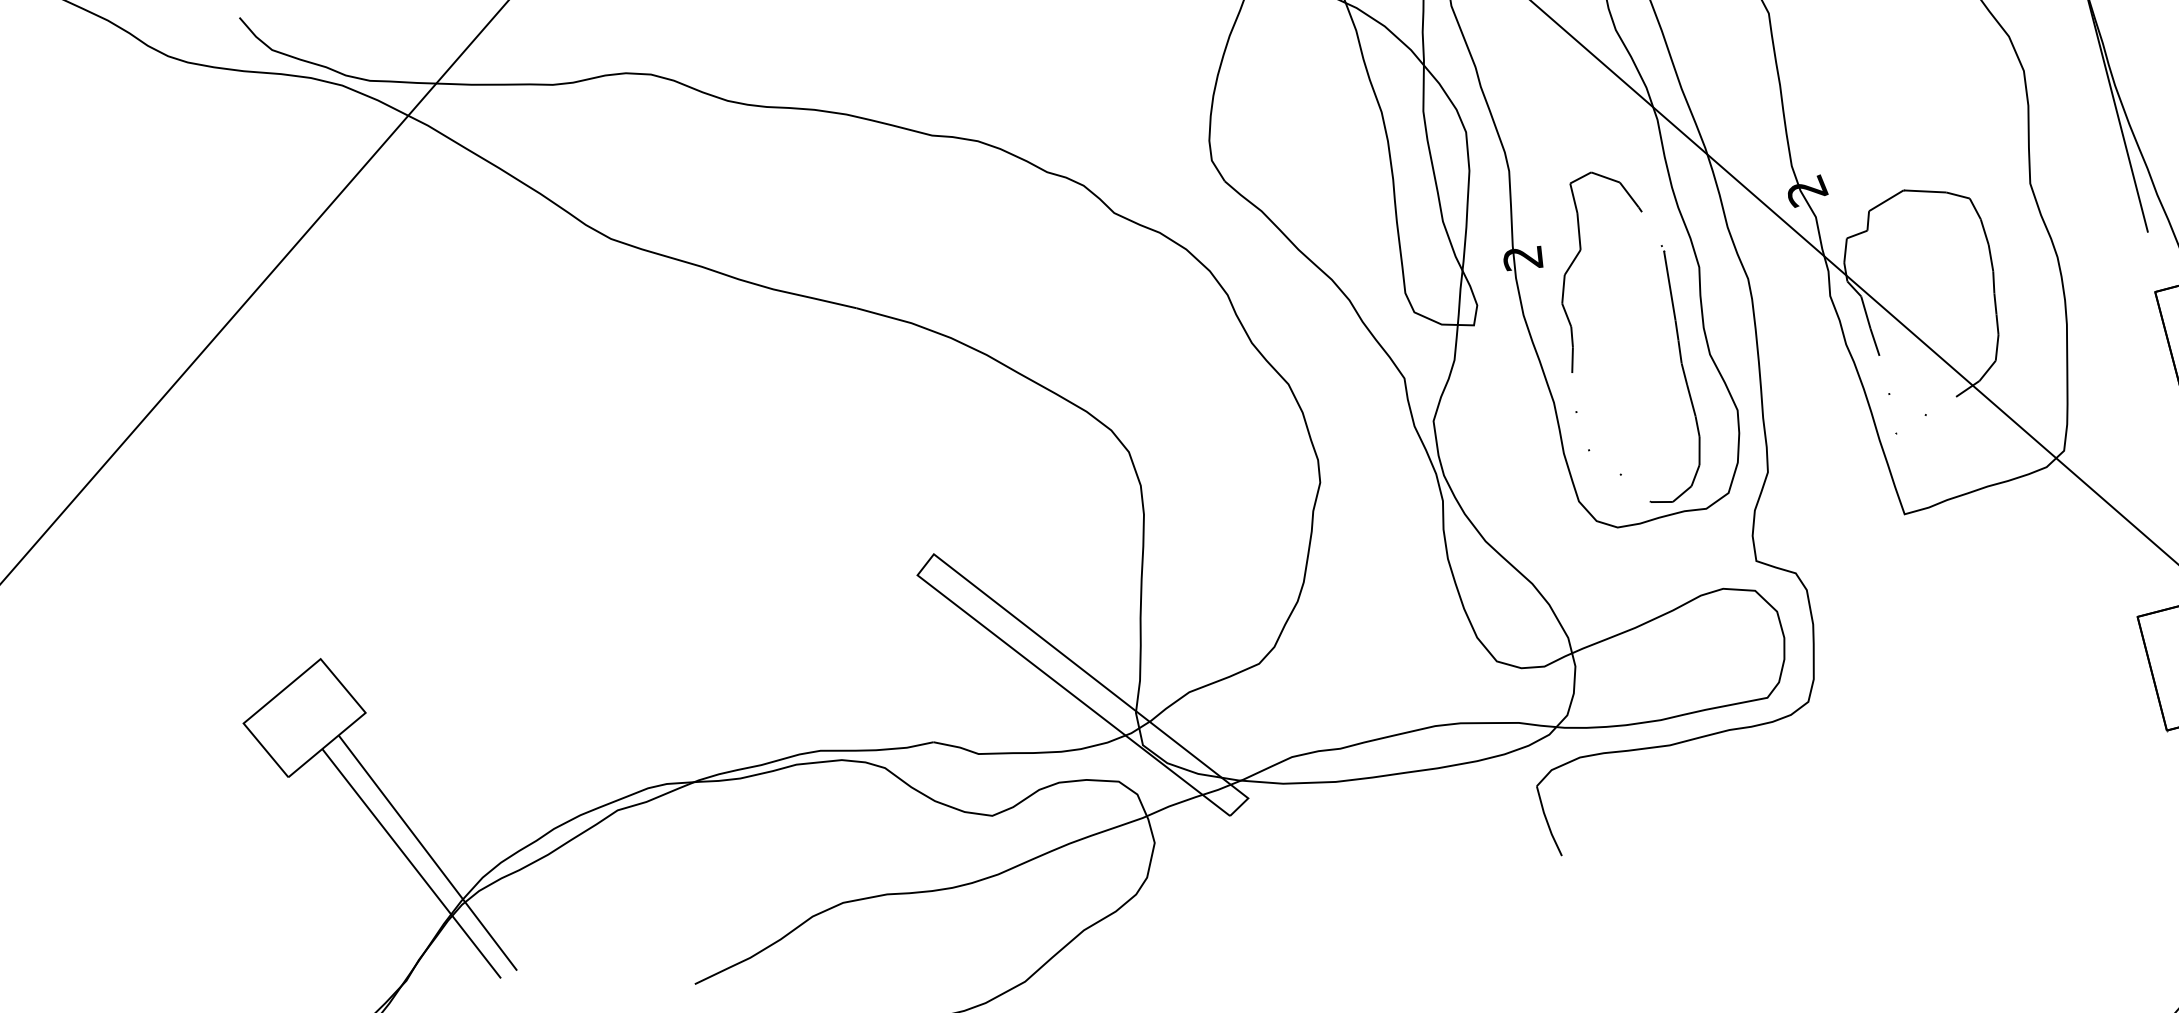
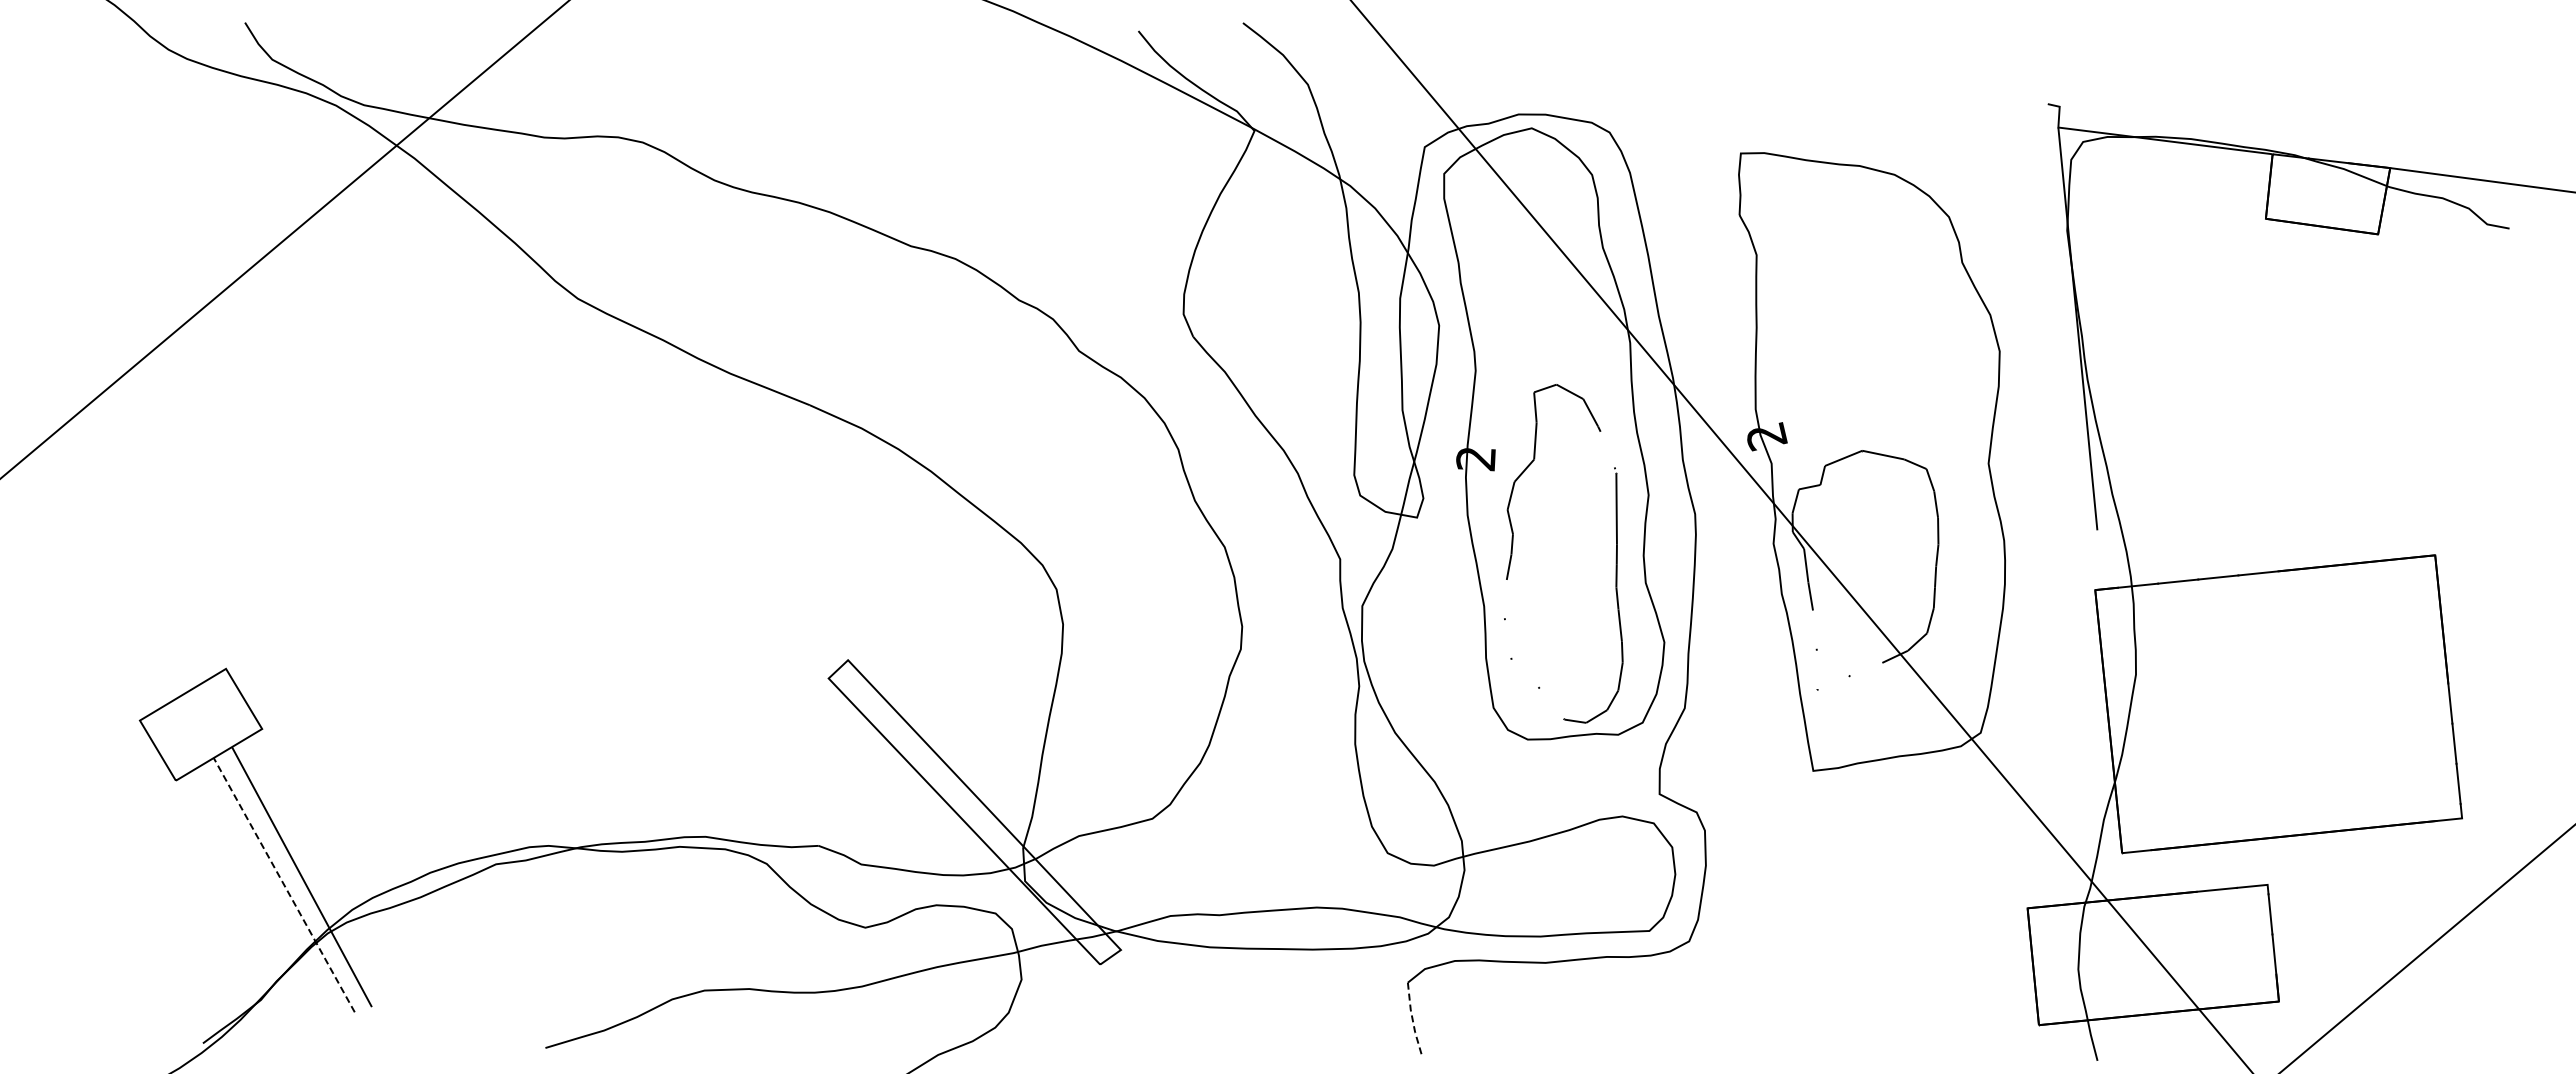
line: (1547, 821) -> (1412, 1019), solid -> dashed
line: (411, 863) -> (284, 884), solid -> dashed

